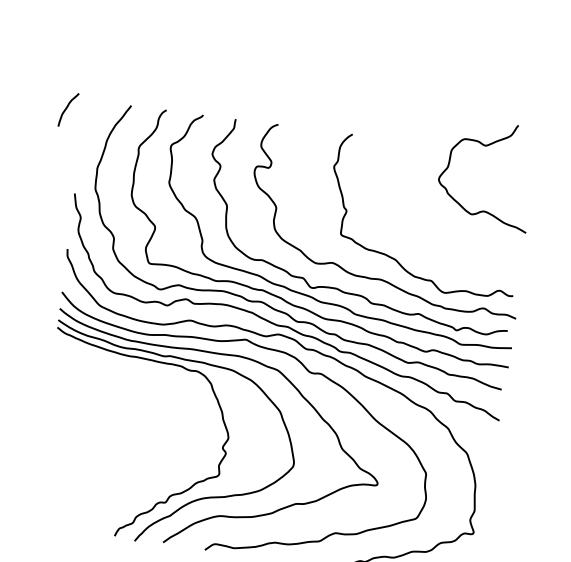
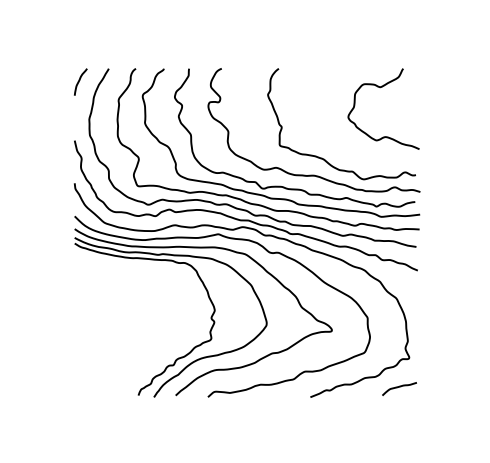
curve: (68, 107) -> (80, 80), moved
curve: (485, 147) -> (380, 88), moved

